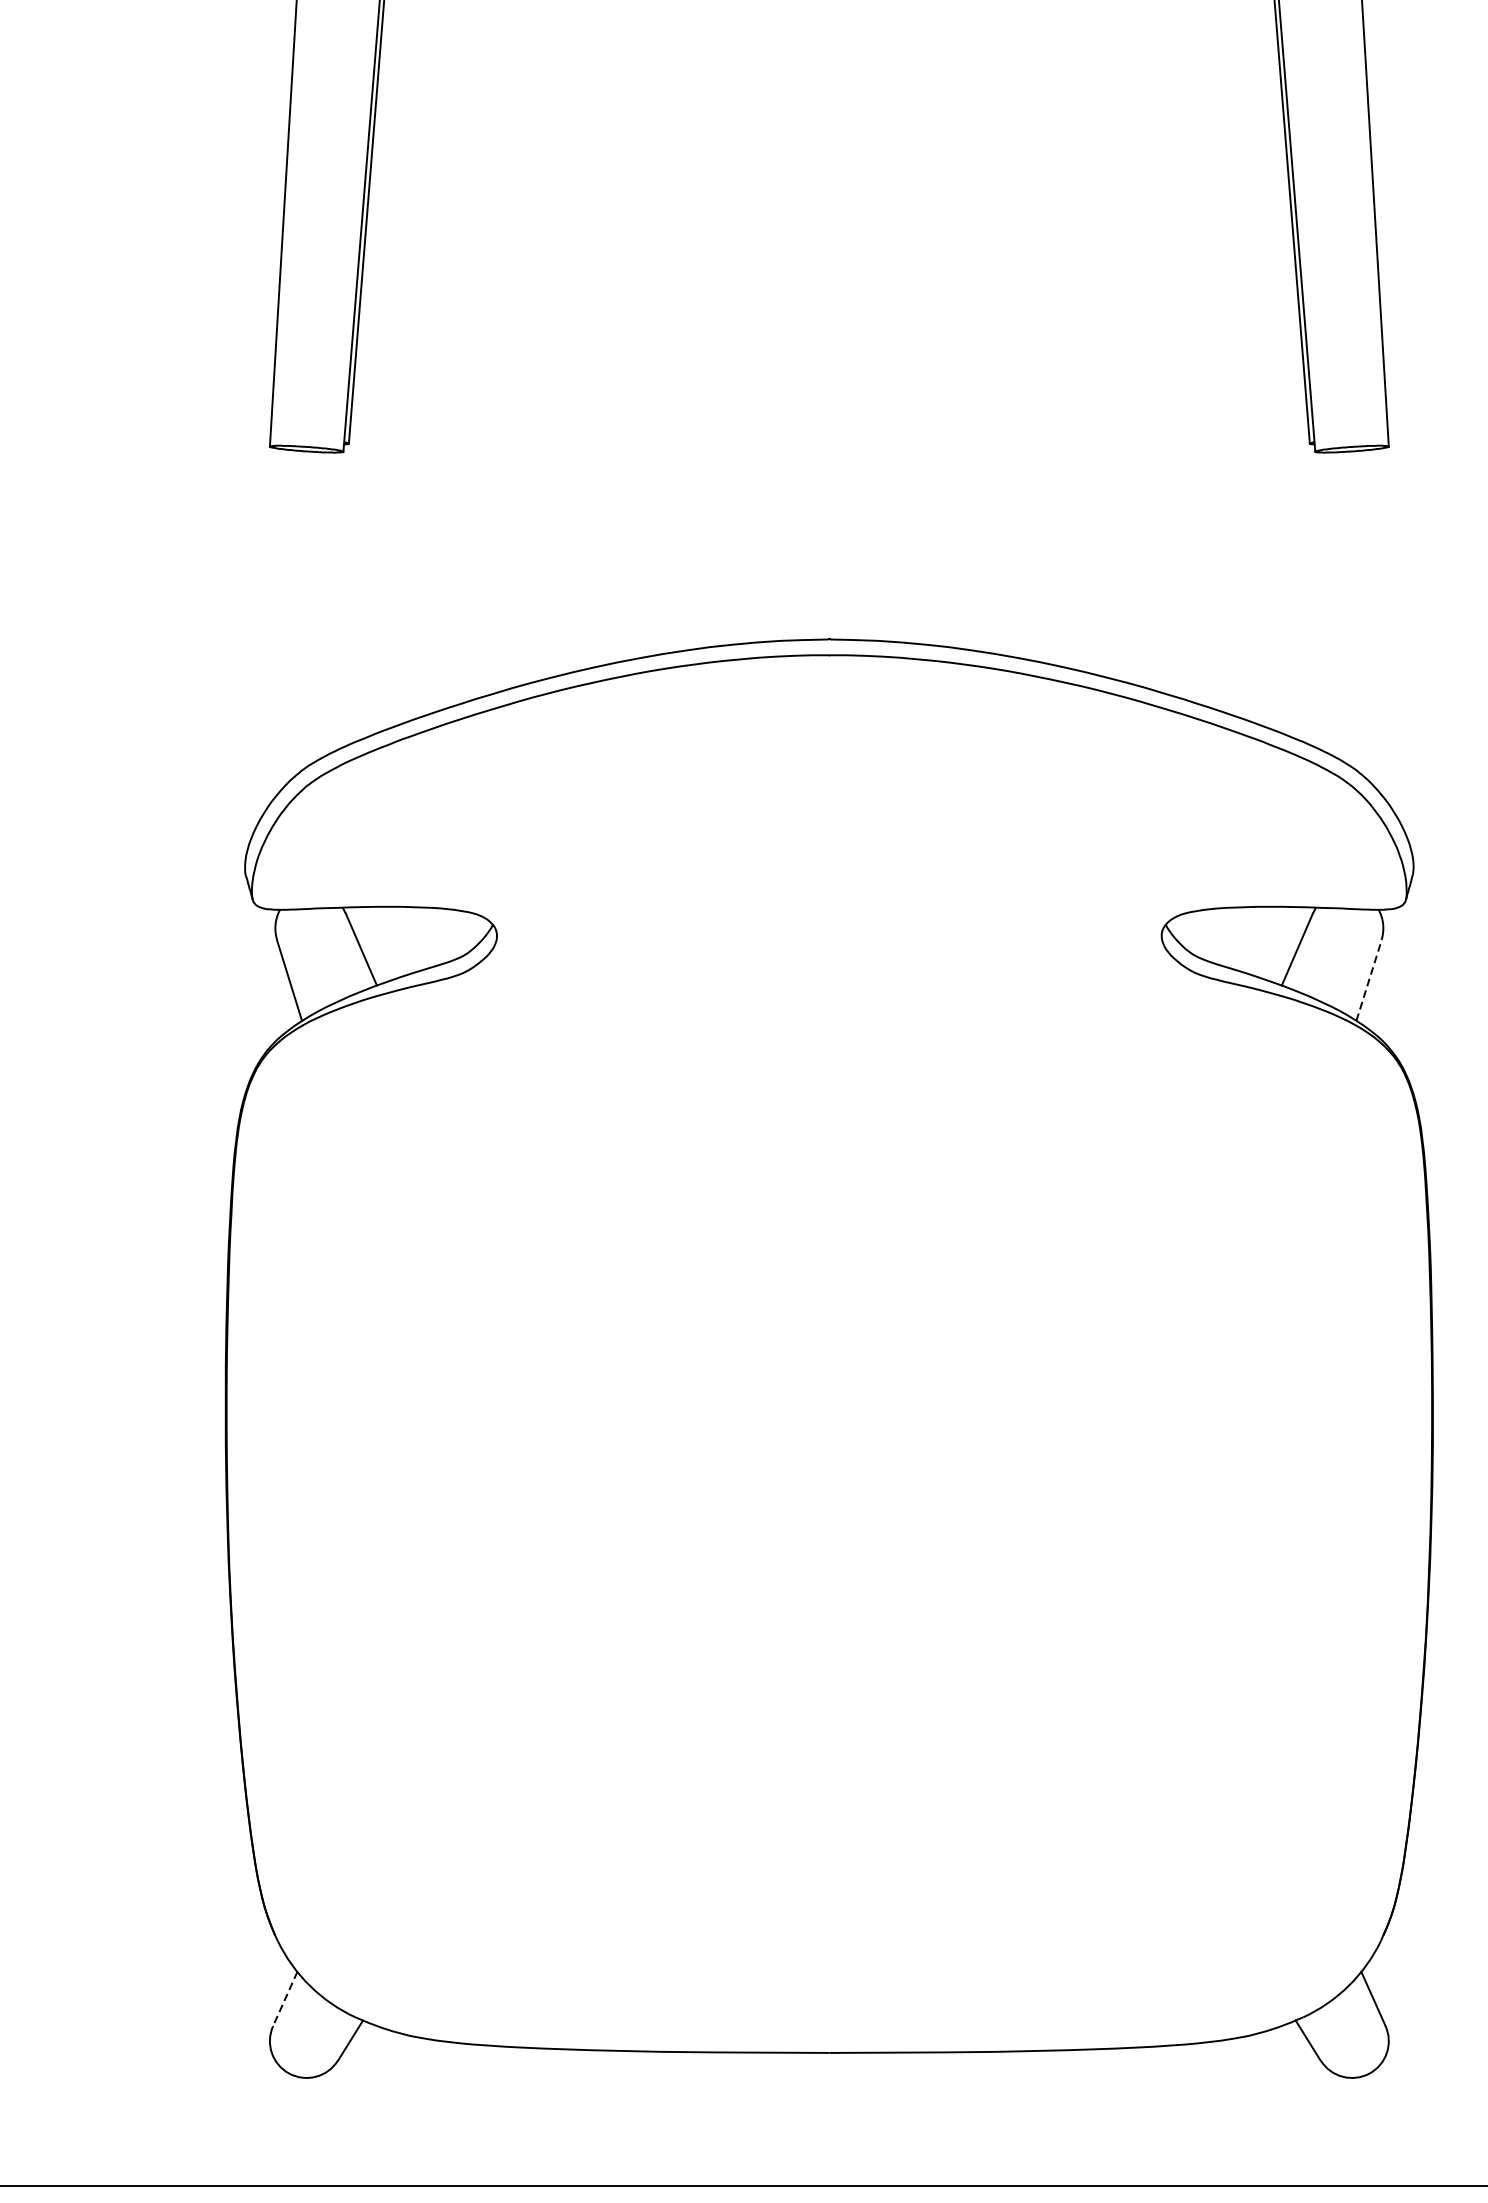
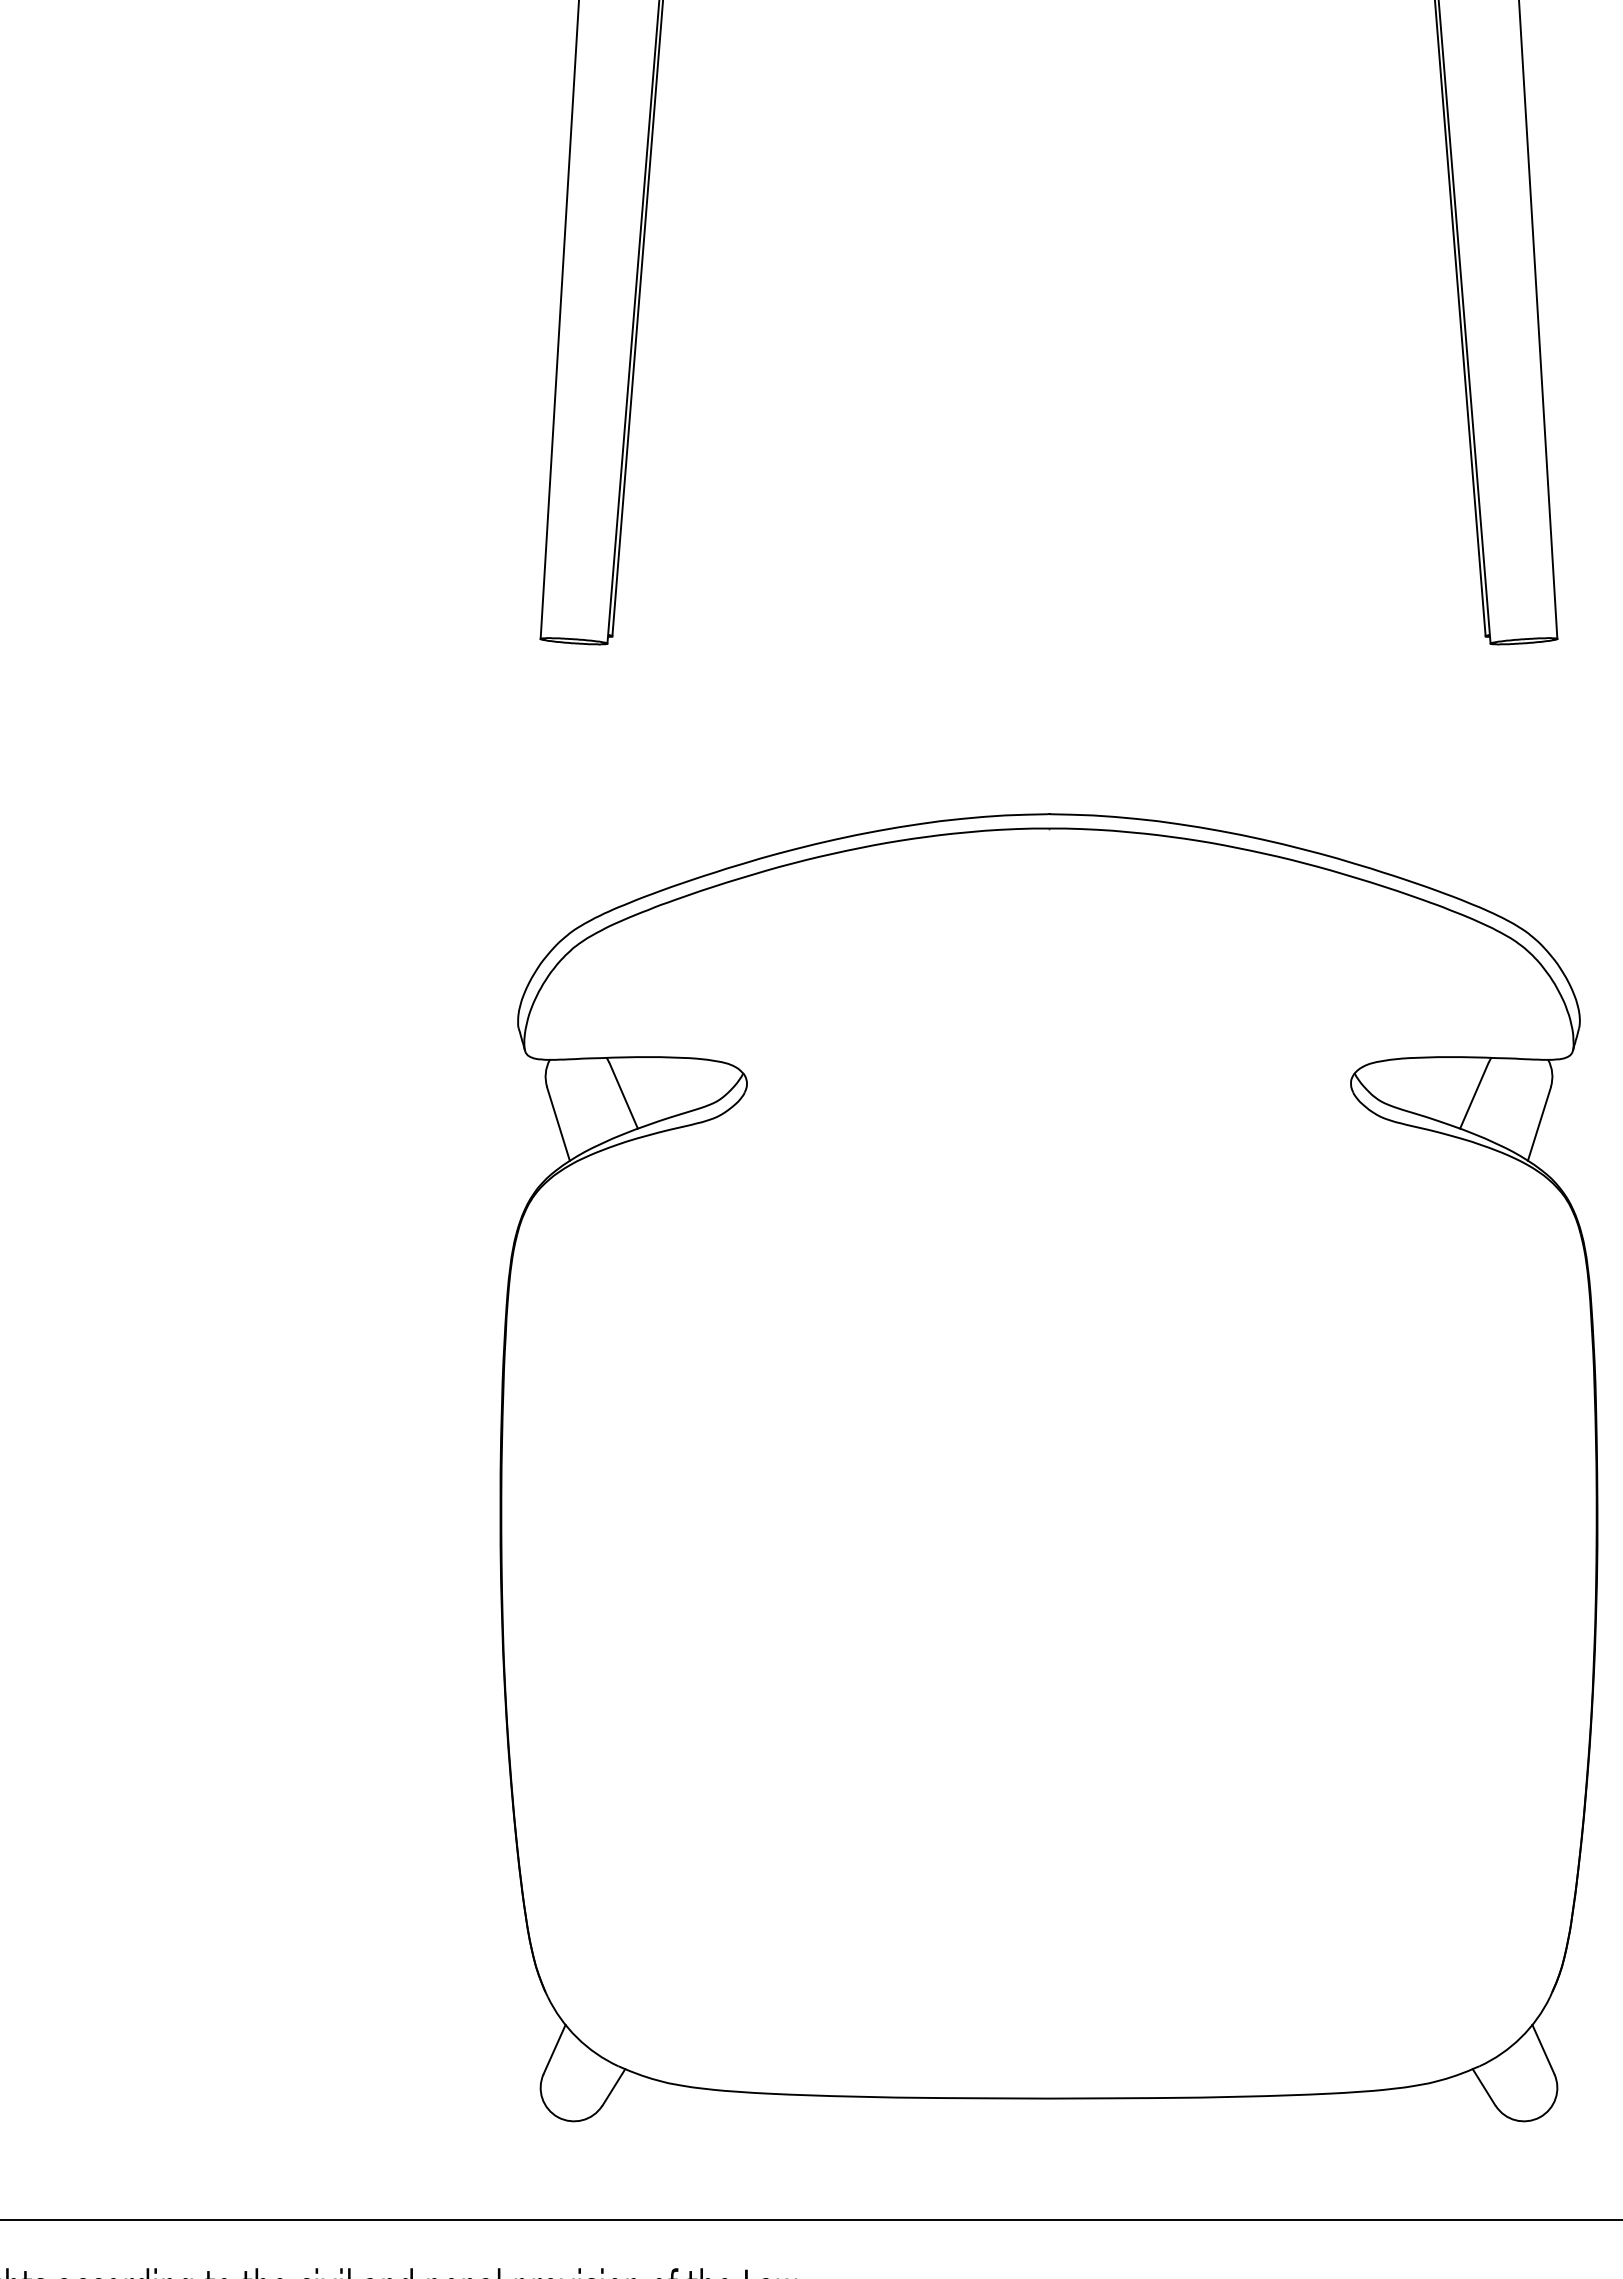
line: (1369, 979) -> (1539, 1123), dashed -> solid
line: (285, 1998) -> (554, 2049), dashed -> solid

